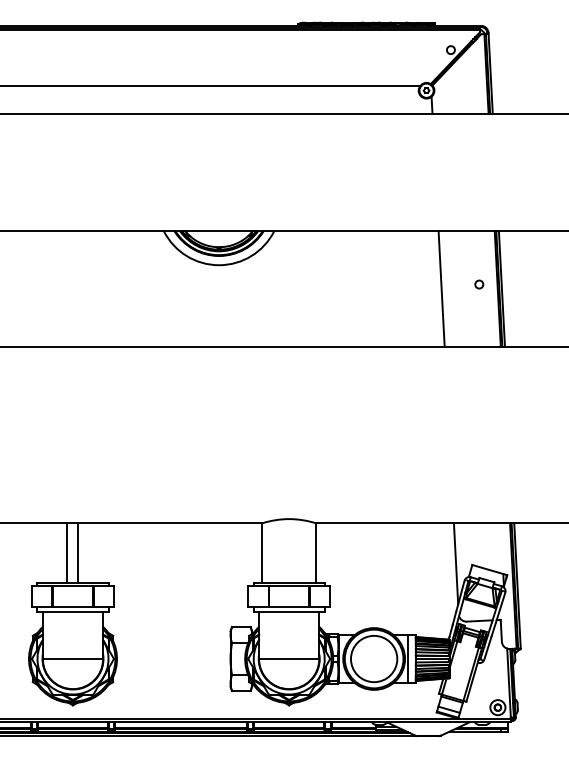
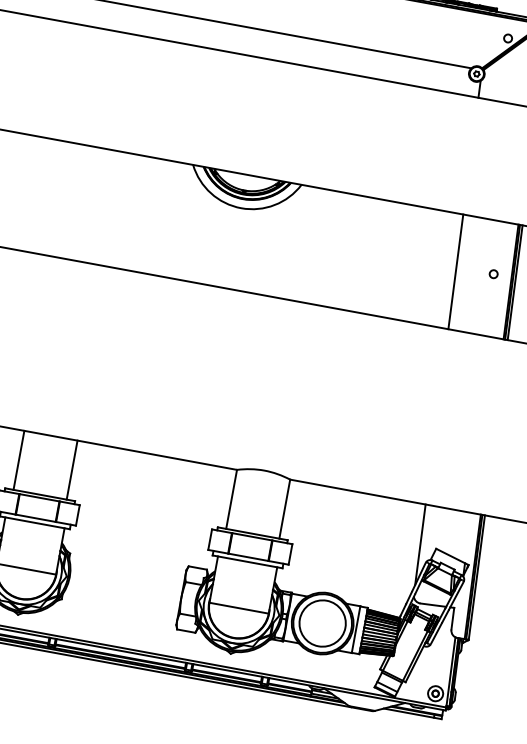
line: (66, 553) -> (18, 460), moved
line: (78, 553) -> (72, 470), moved

